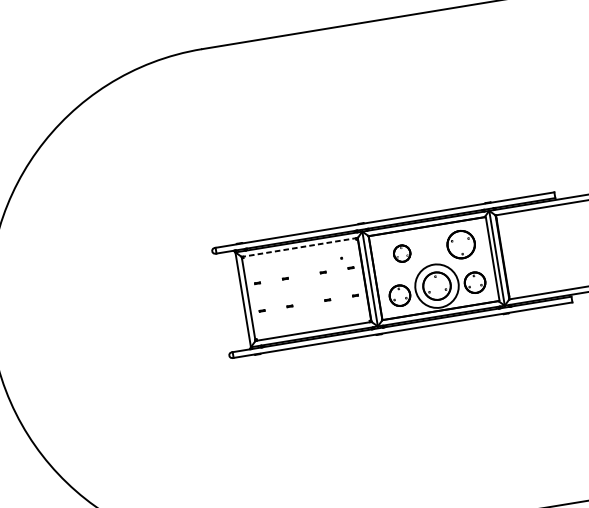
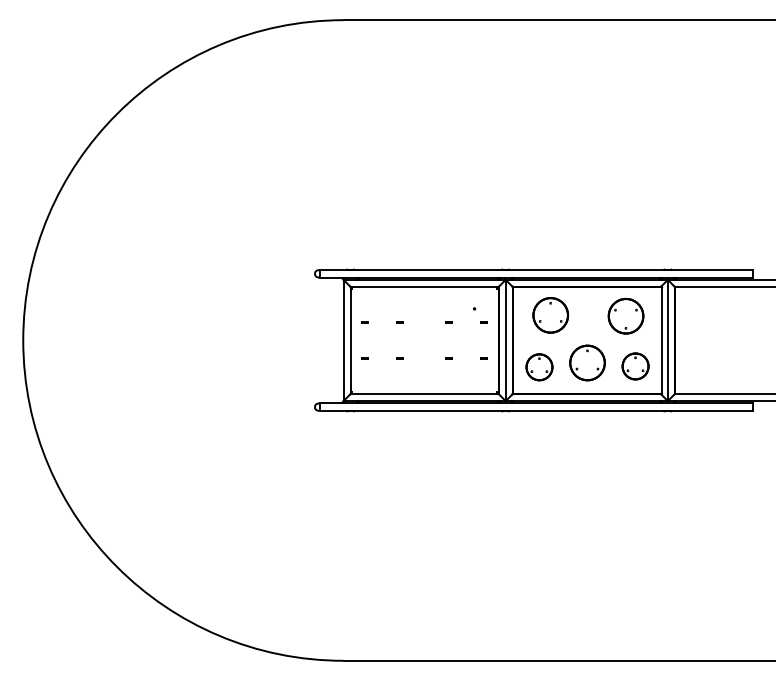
line: (299, 247) -> (424, 286), dashed -> solid
part: (401, 253) -> (550, 315), size x1.67
circle: (436, 285) -> (587, 362), size x0.62

